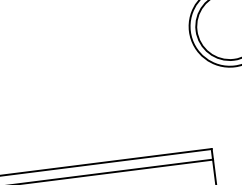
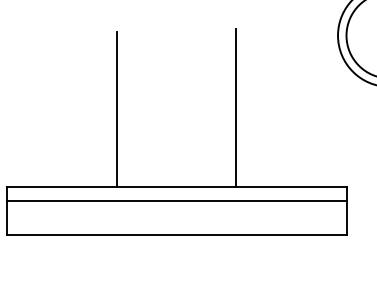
line: (117, 98) -> (236, 108), added
line: (25, 110) -> (117, 109), added

